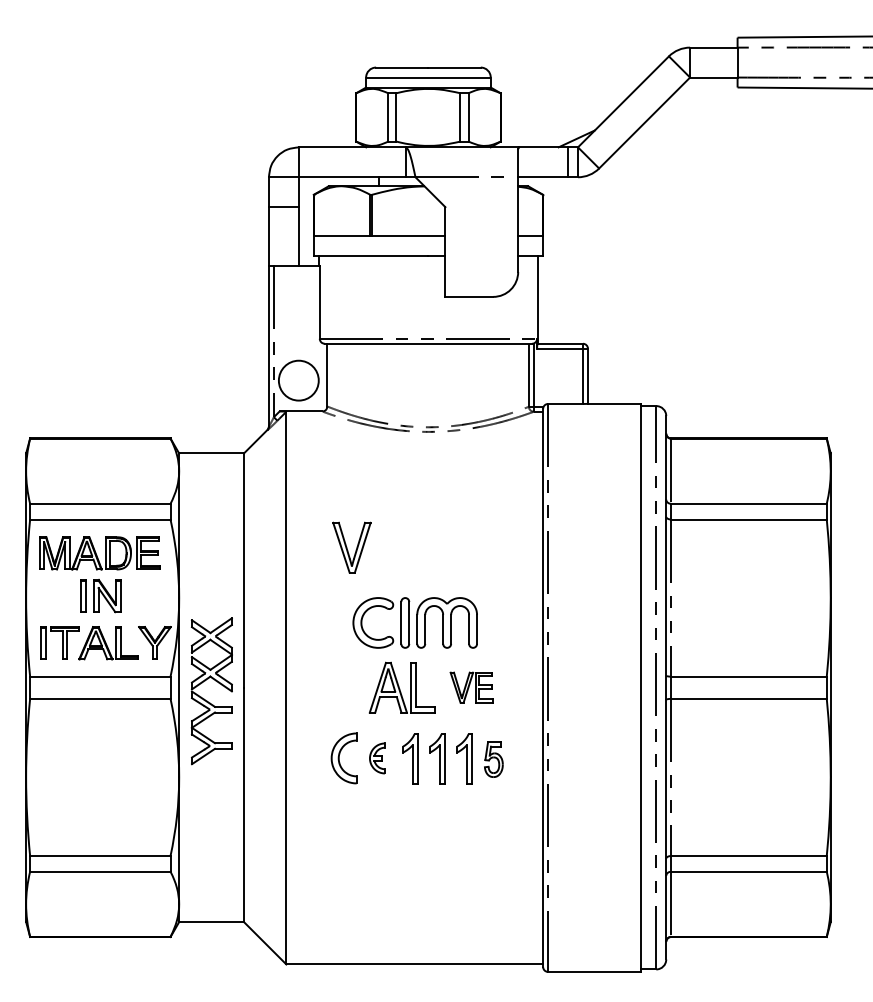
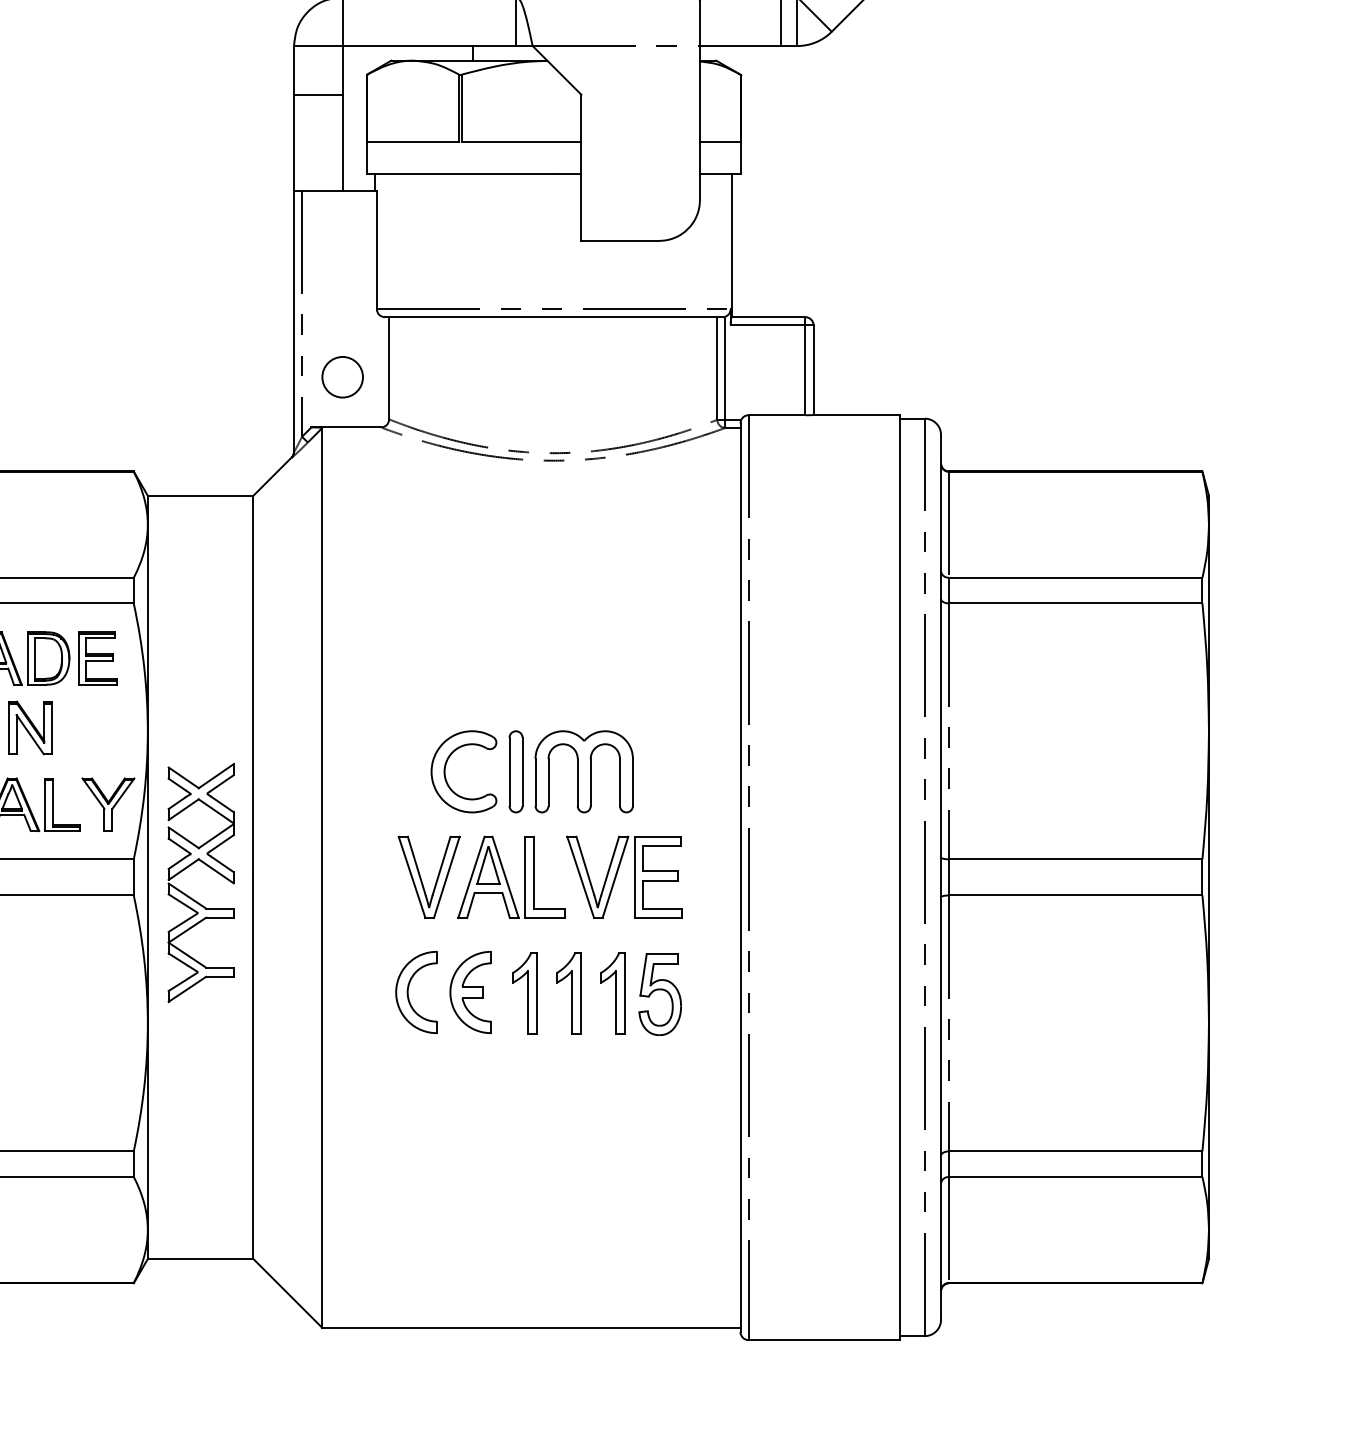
circle: (298, 380) -> (342, 377), size x0.62
part: (351, 547) -> (428, 876), moved
part: (471, 687) -> (623, 876), size x1.67
part: (377, 758) -> (470, 992), size x1.67
part: (493, 759) -> (659, 994), size x1.43

